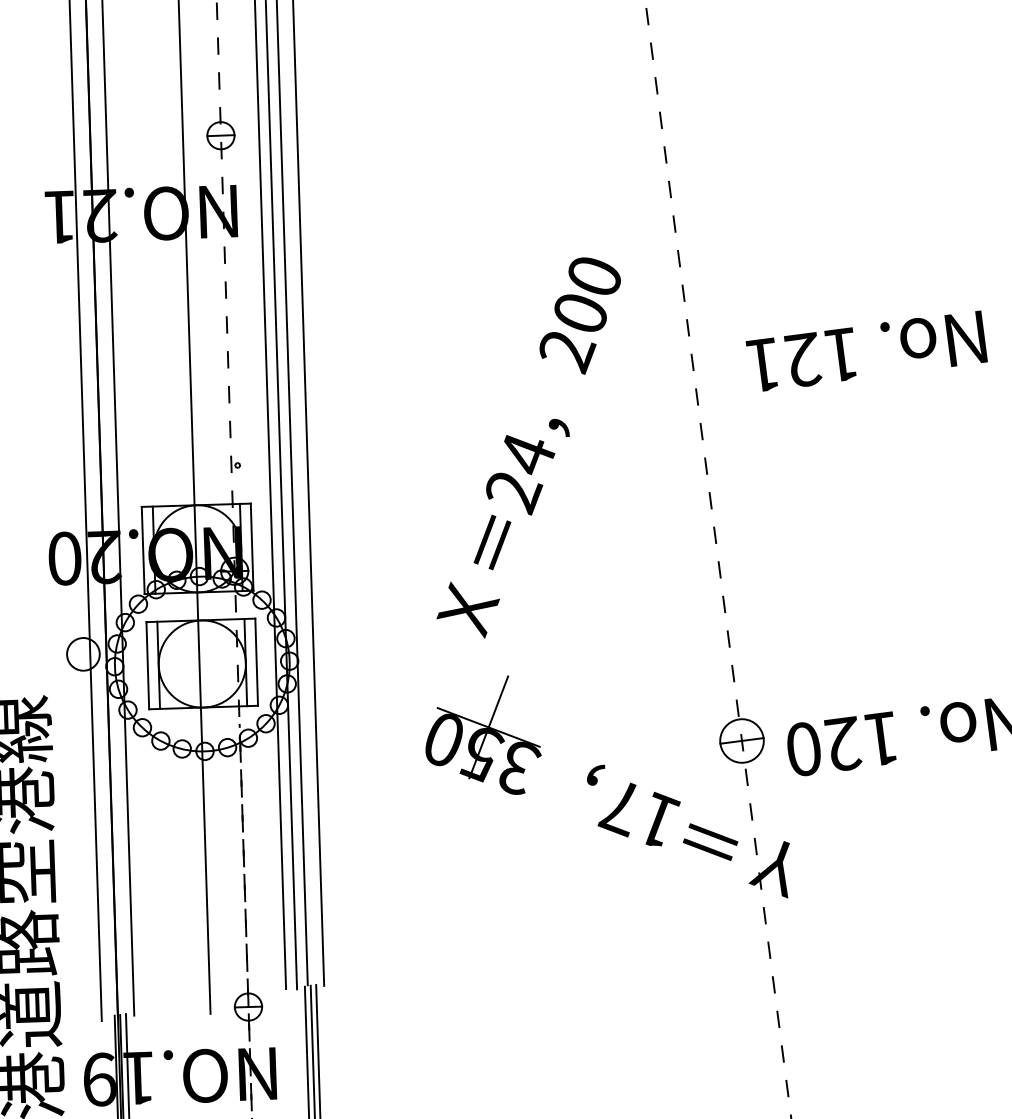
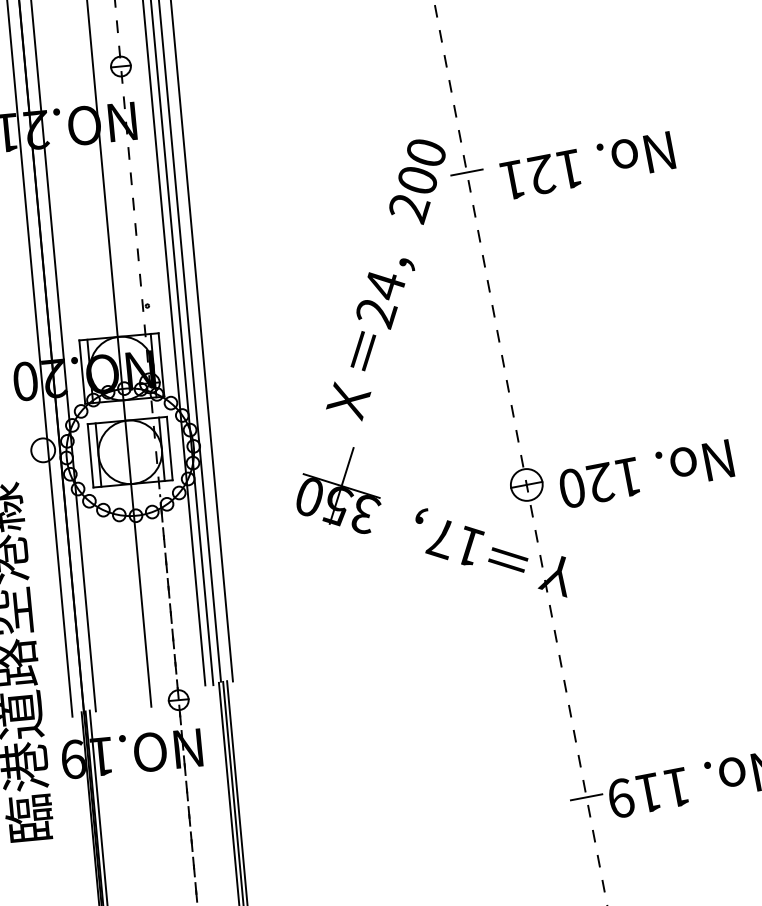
line: (684, 308) -> (466, 172), added
text: (866, 351) -> (587, 165), moved
text: (528, 447) -> (385, 280), moved

